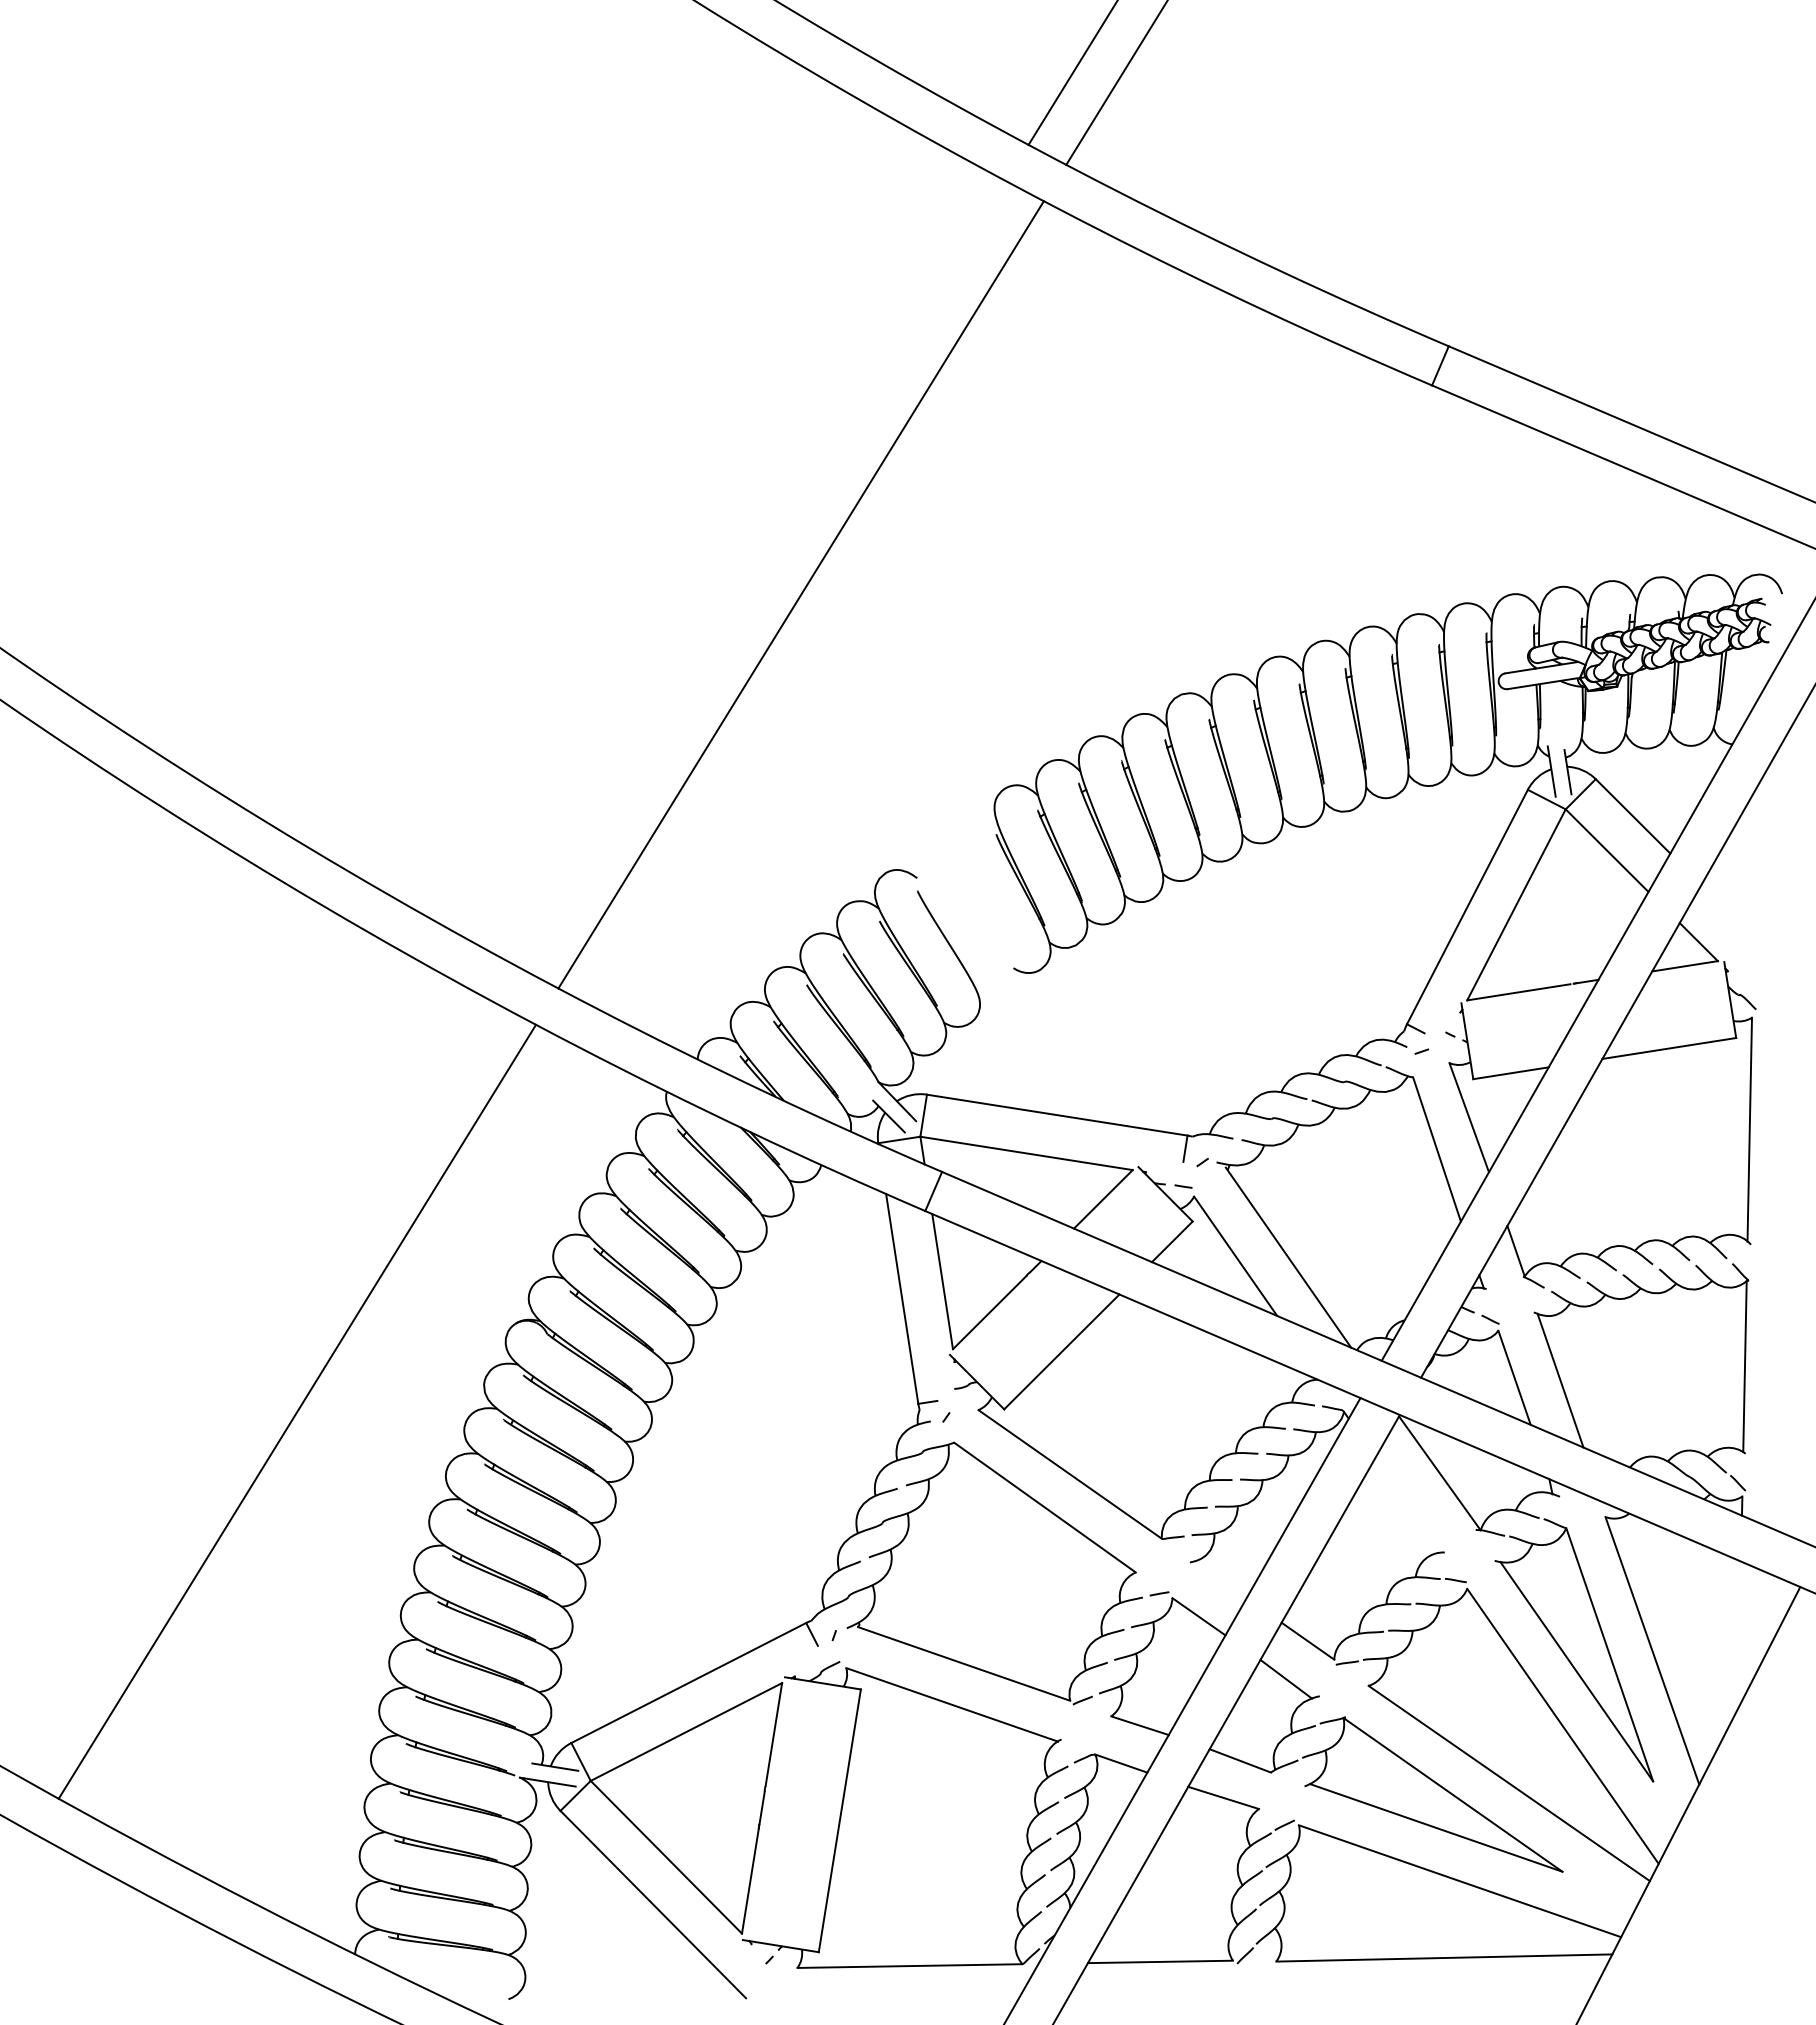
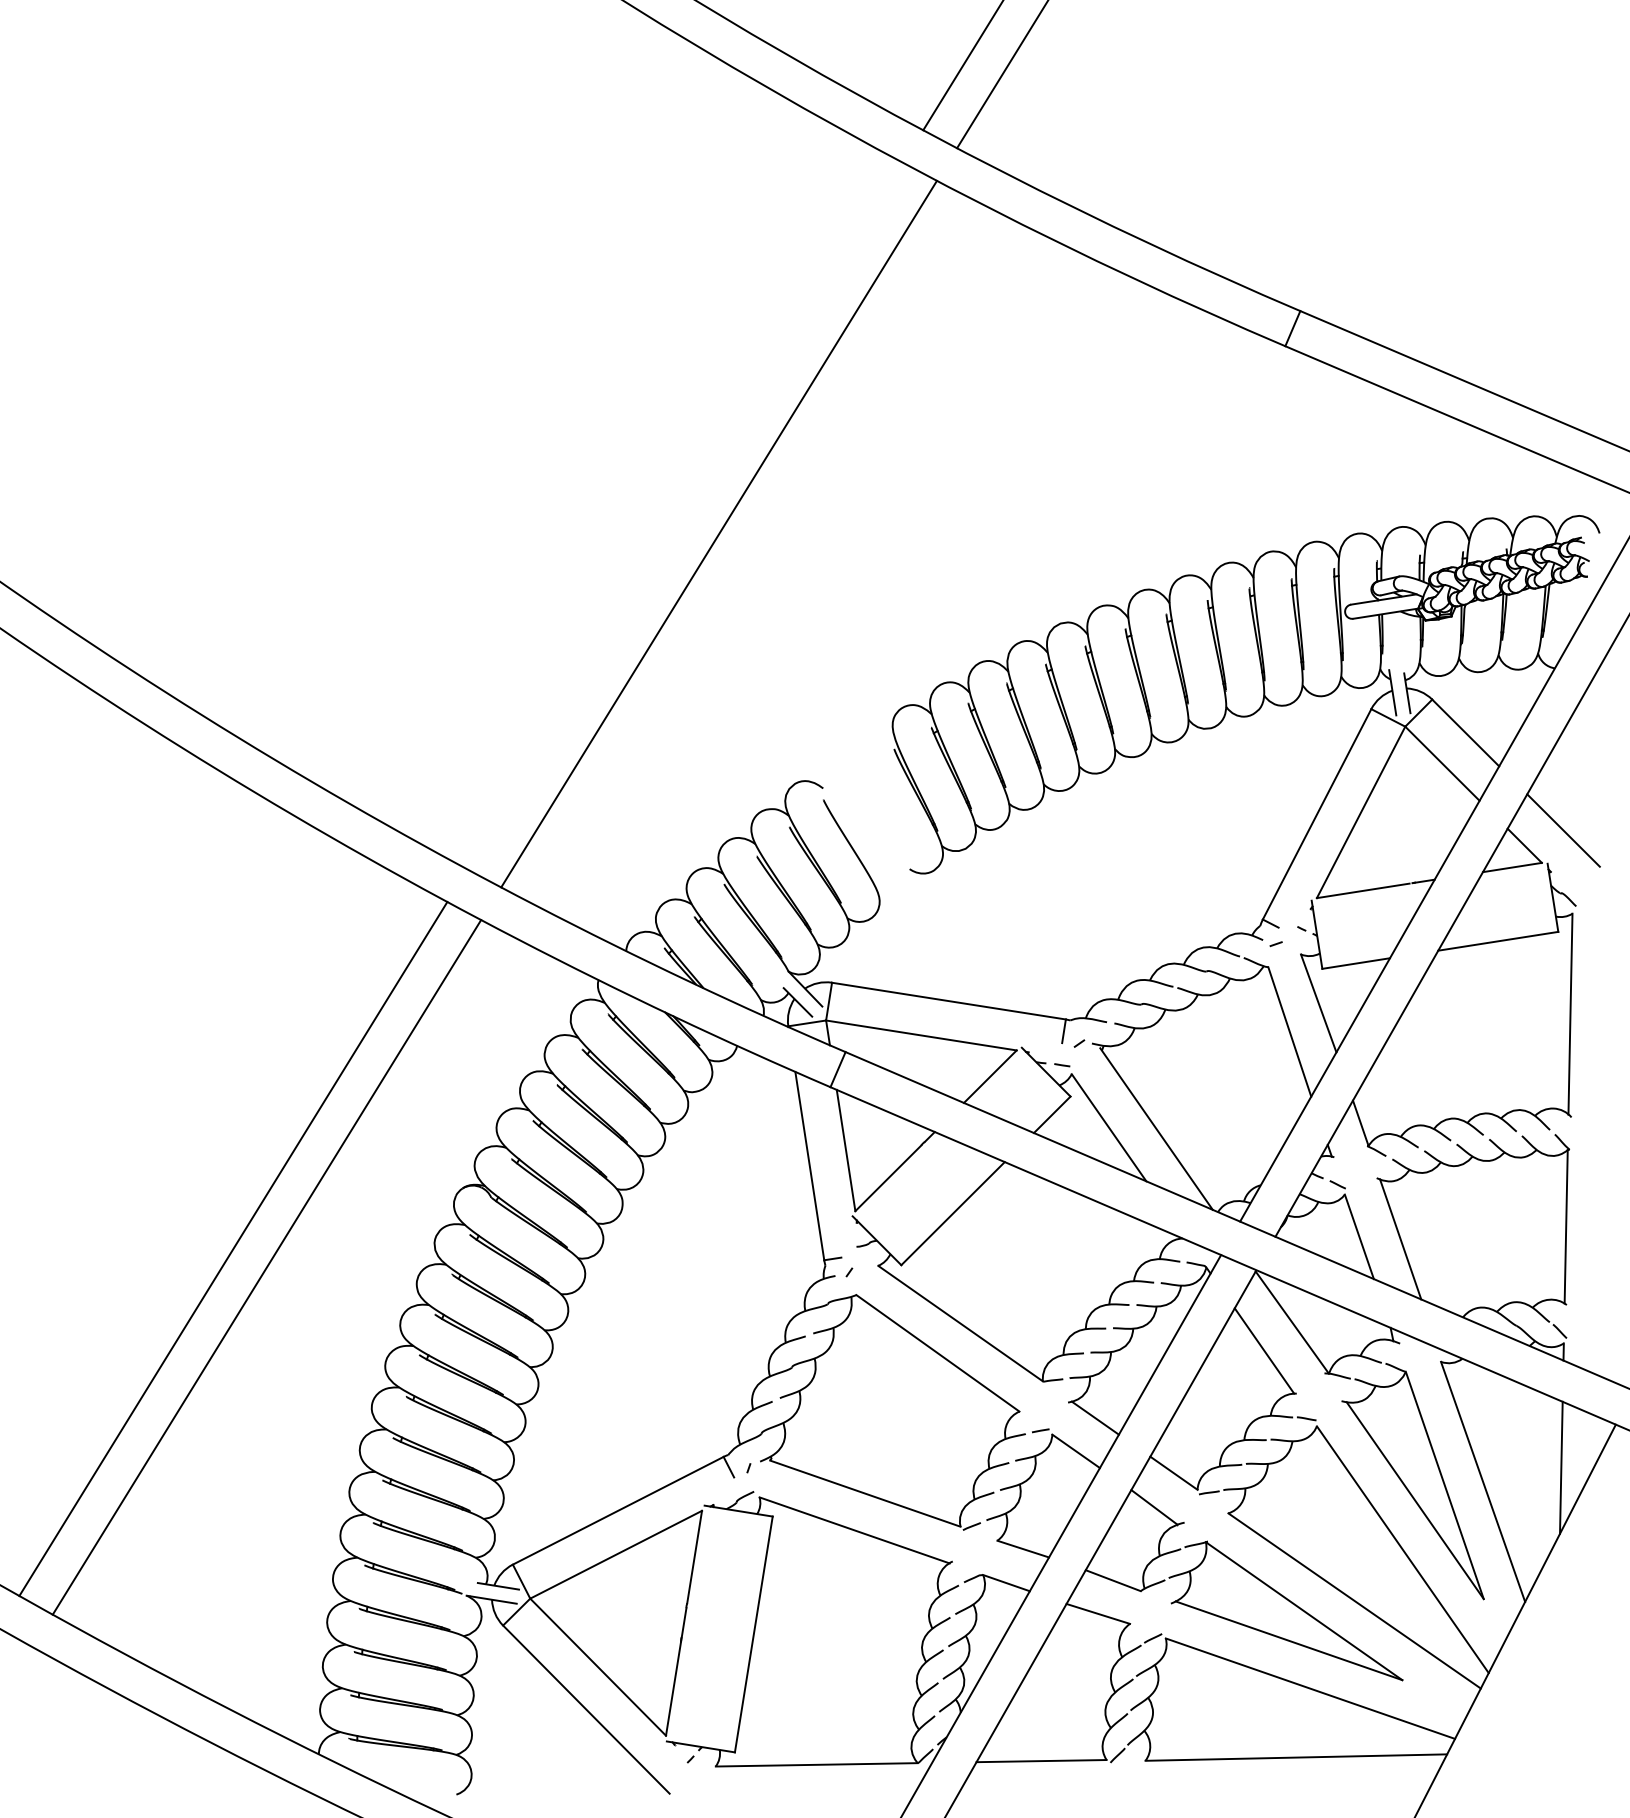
line: (1741, 924) -> (1563, 830), added
line: (259, 1390) -> (232, 1248), added
line: (1408, 1504) -> (1264, 1350), added
line: (1220, 1579) -> (1095, 1417), added
line: (1739, 1634) -> (1561, 1467), added

